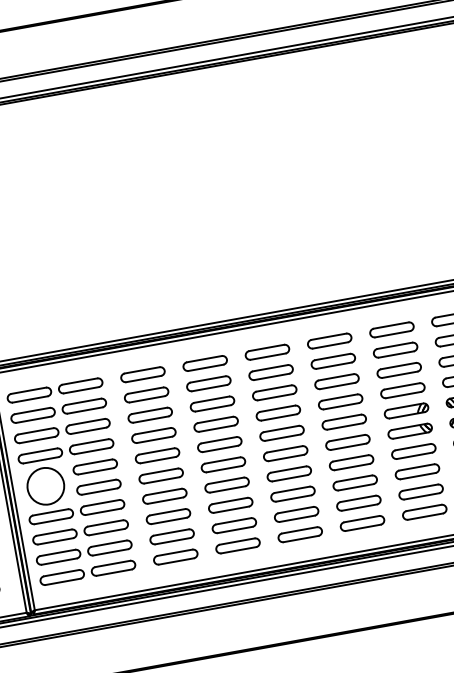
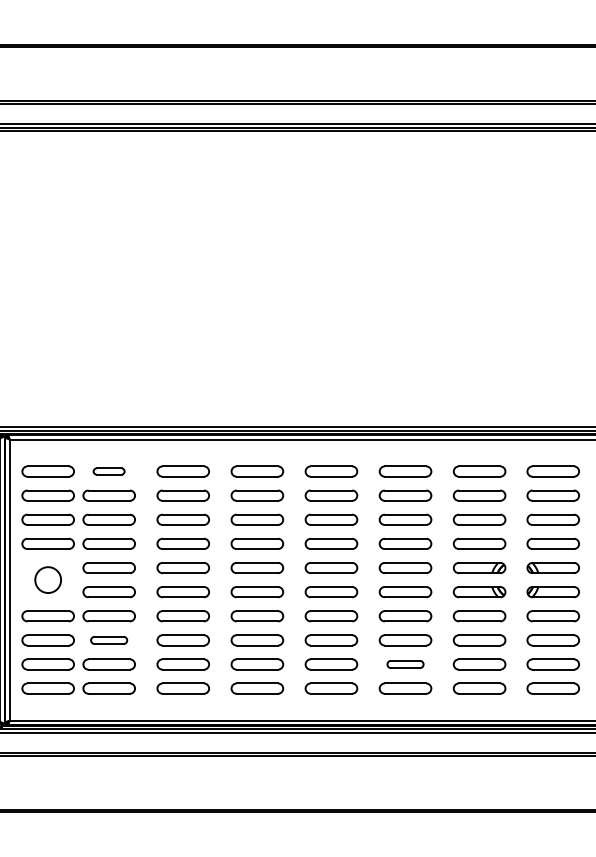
part: (80, 385) -> (108, 471), size x0.6
circle: (45, 485) -> (47, 579), size x0.6
part: (358, 503) -> (405, 664), size x0.7
part: (105, 527) -> (108, 640), size x0.7

